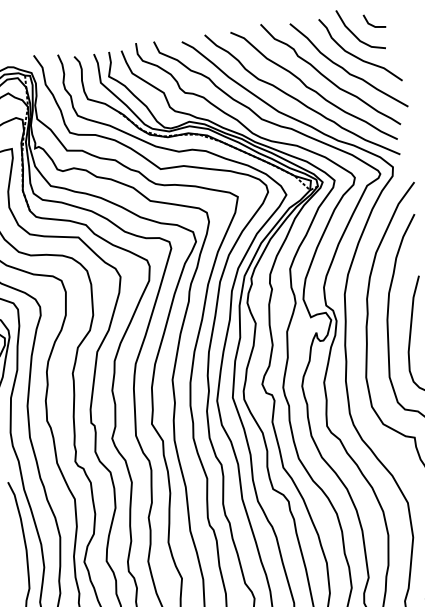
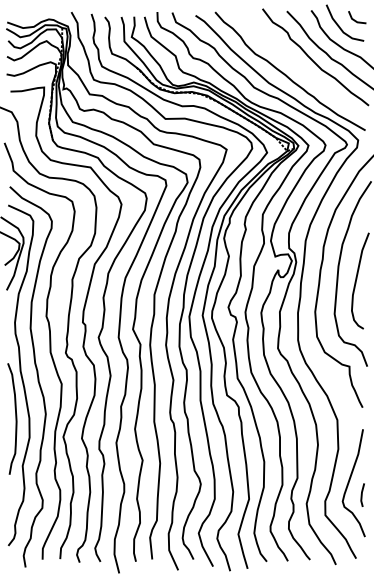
curve: (311, 87) -> (298, 66), removed

